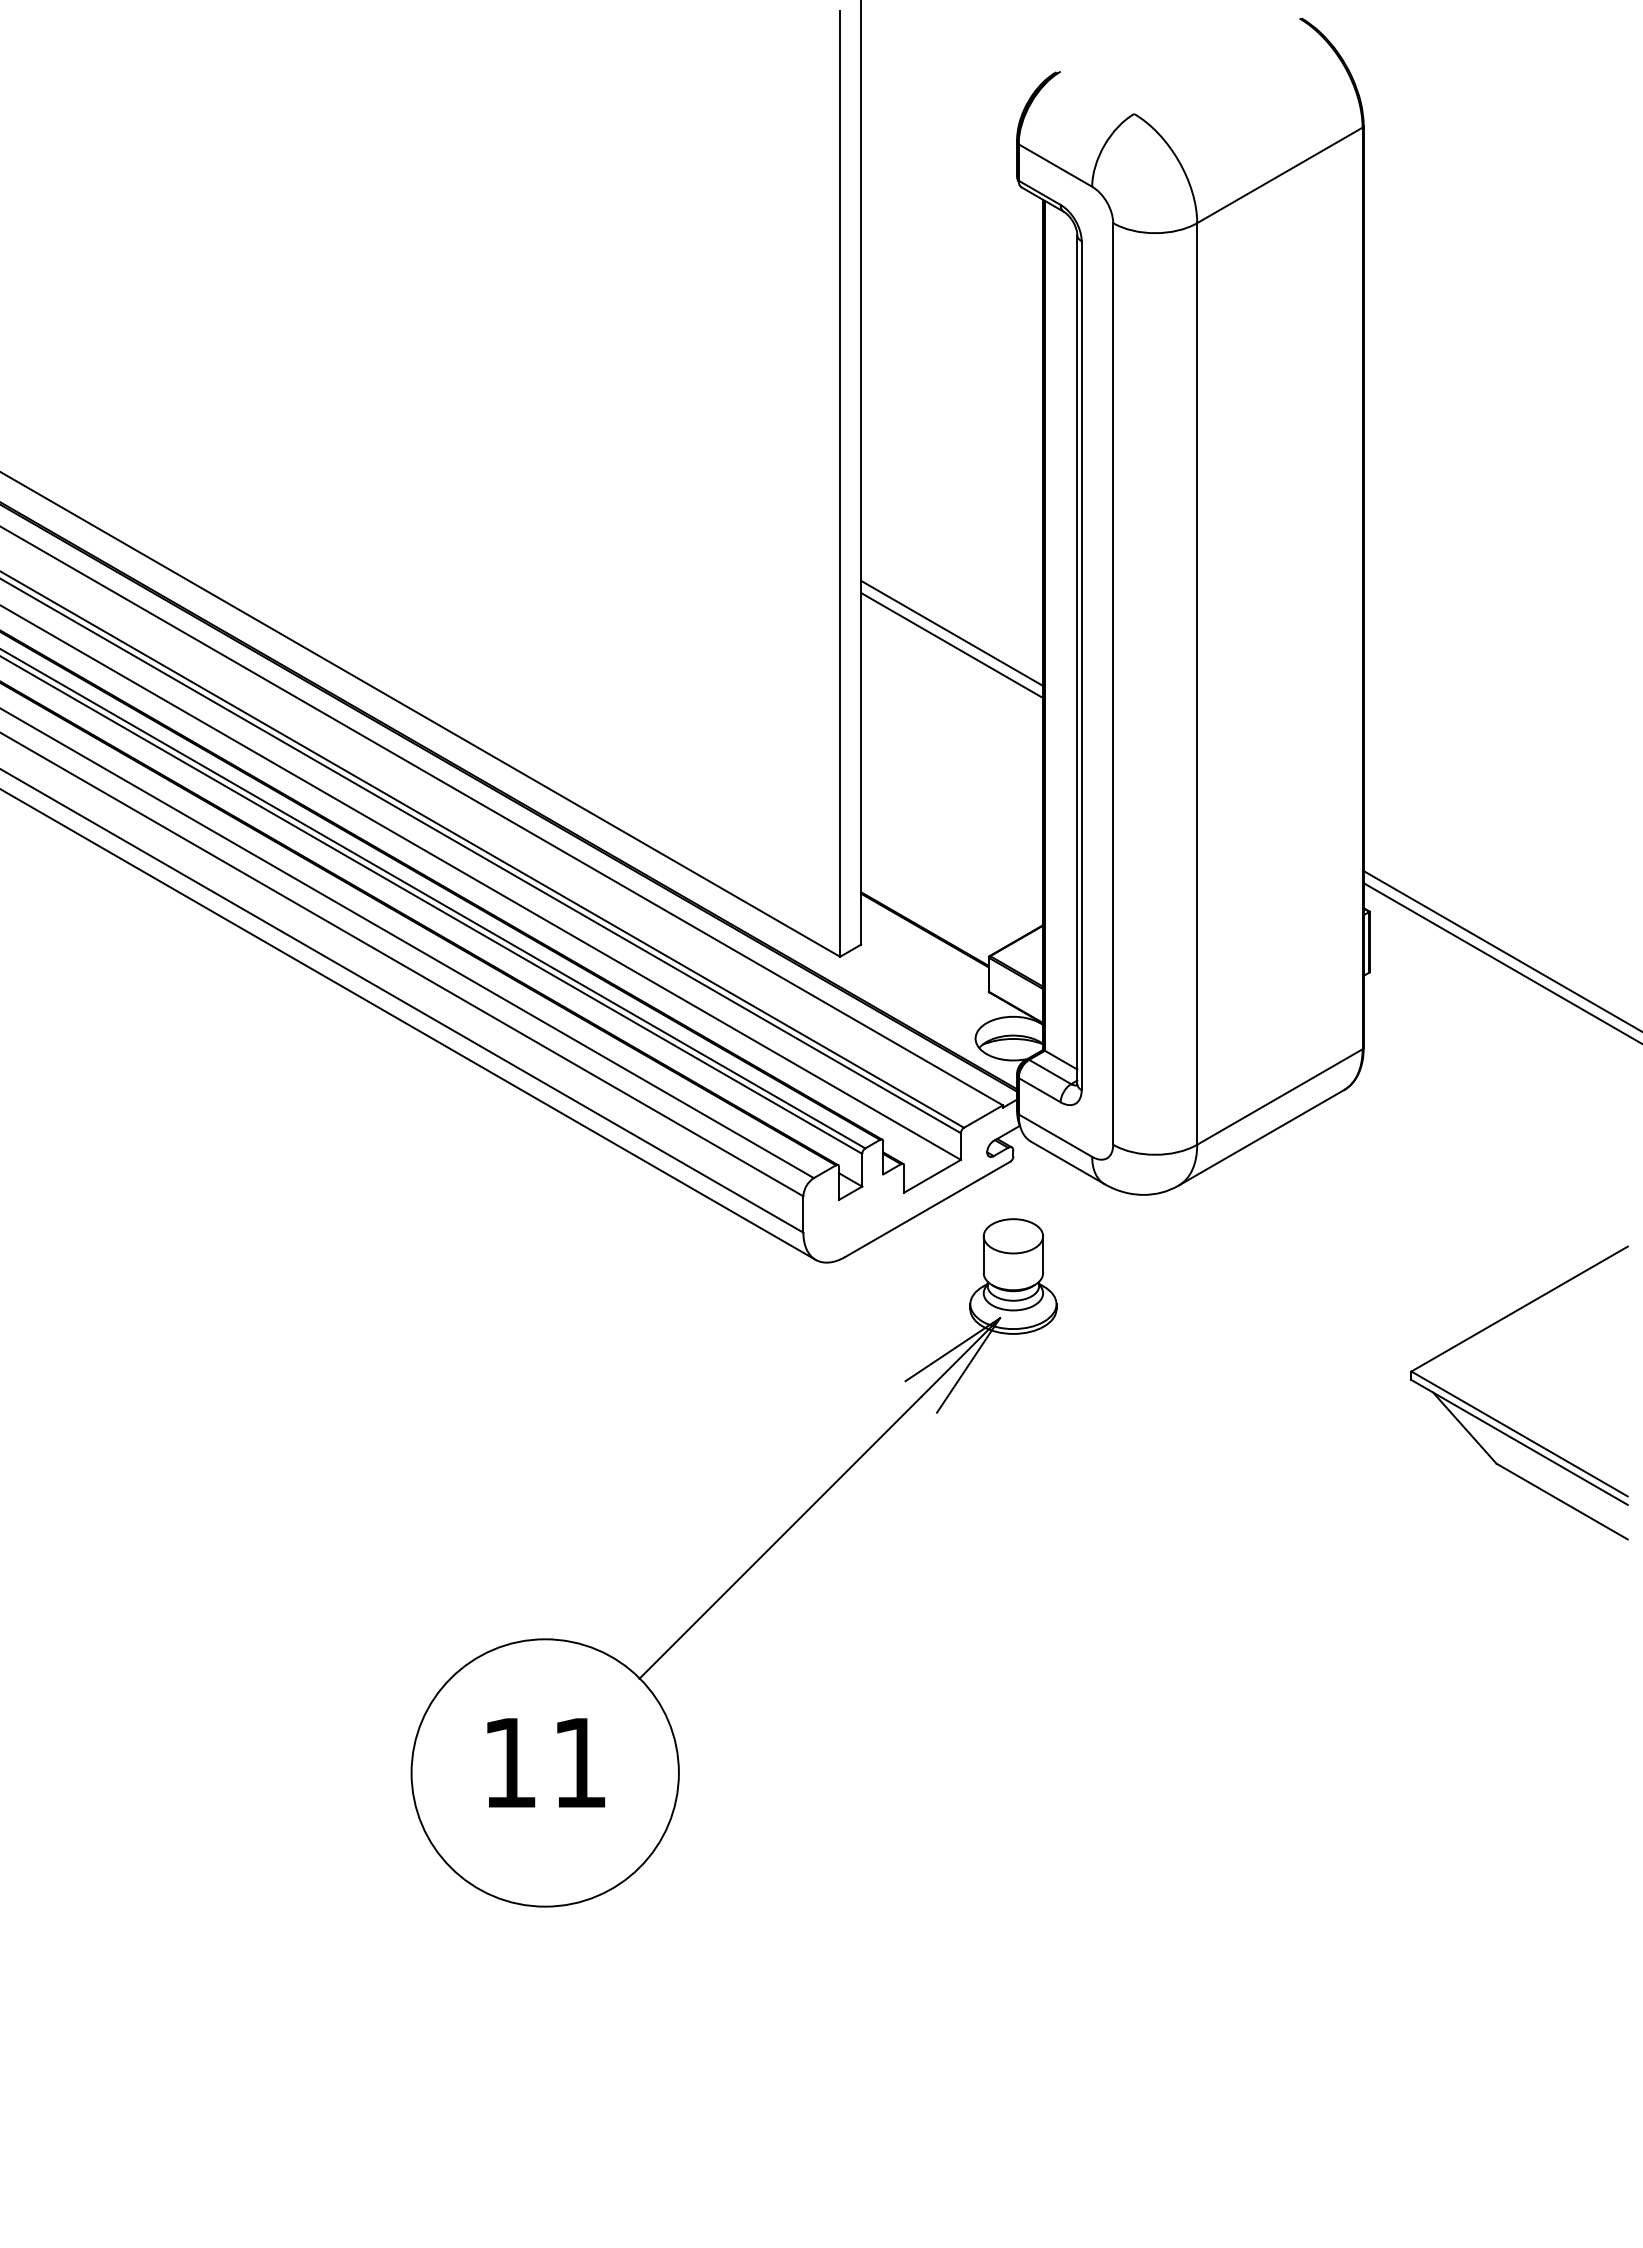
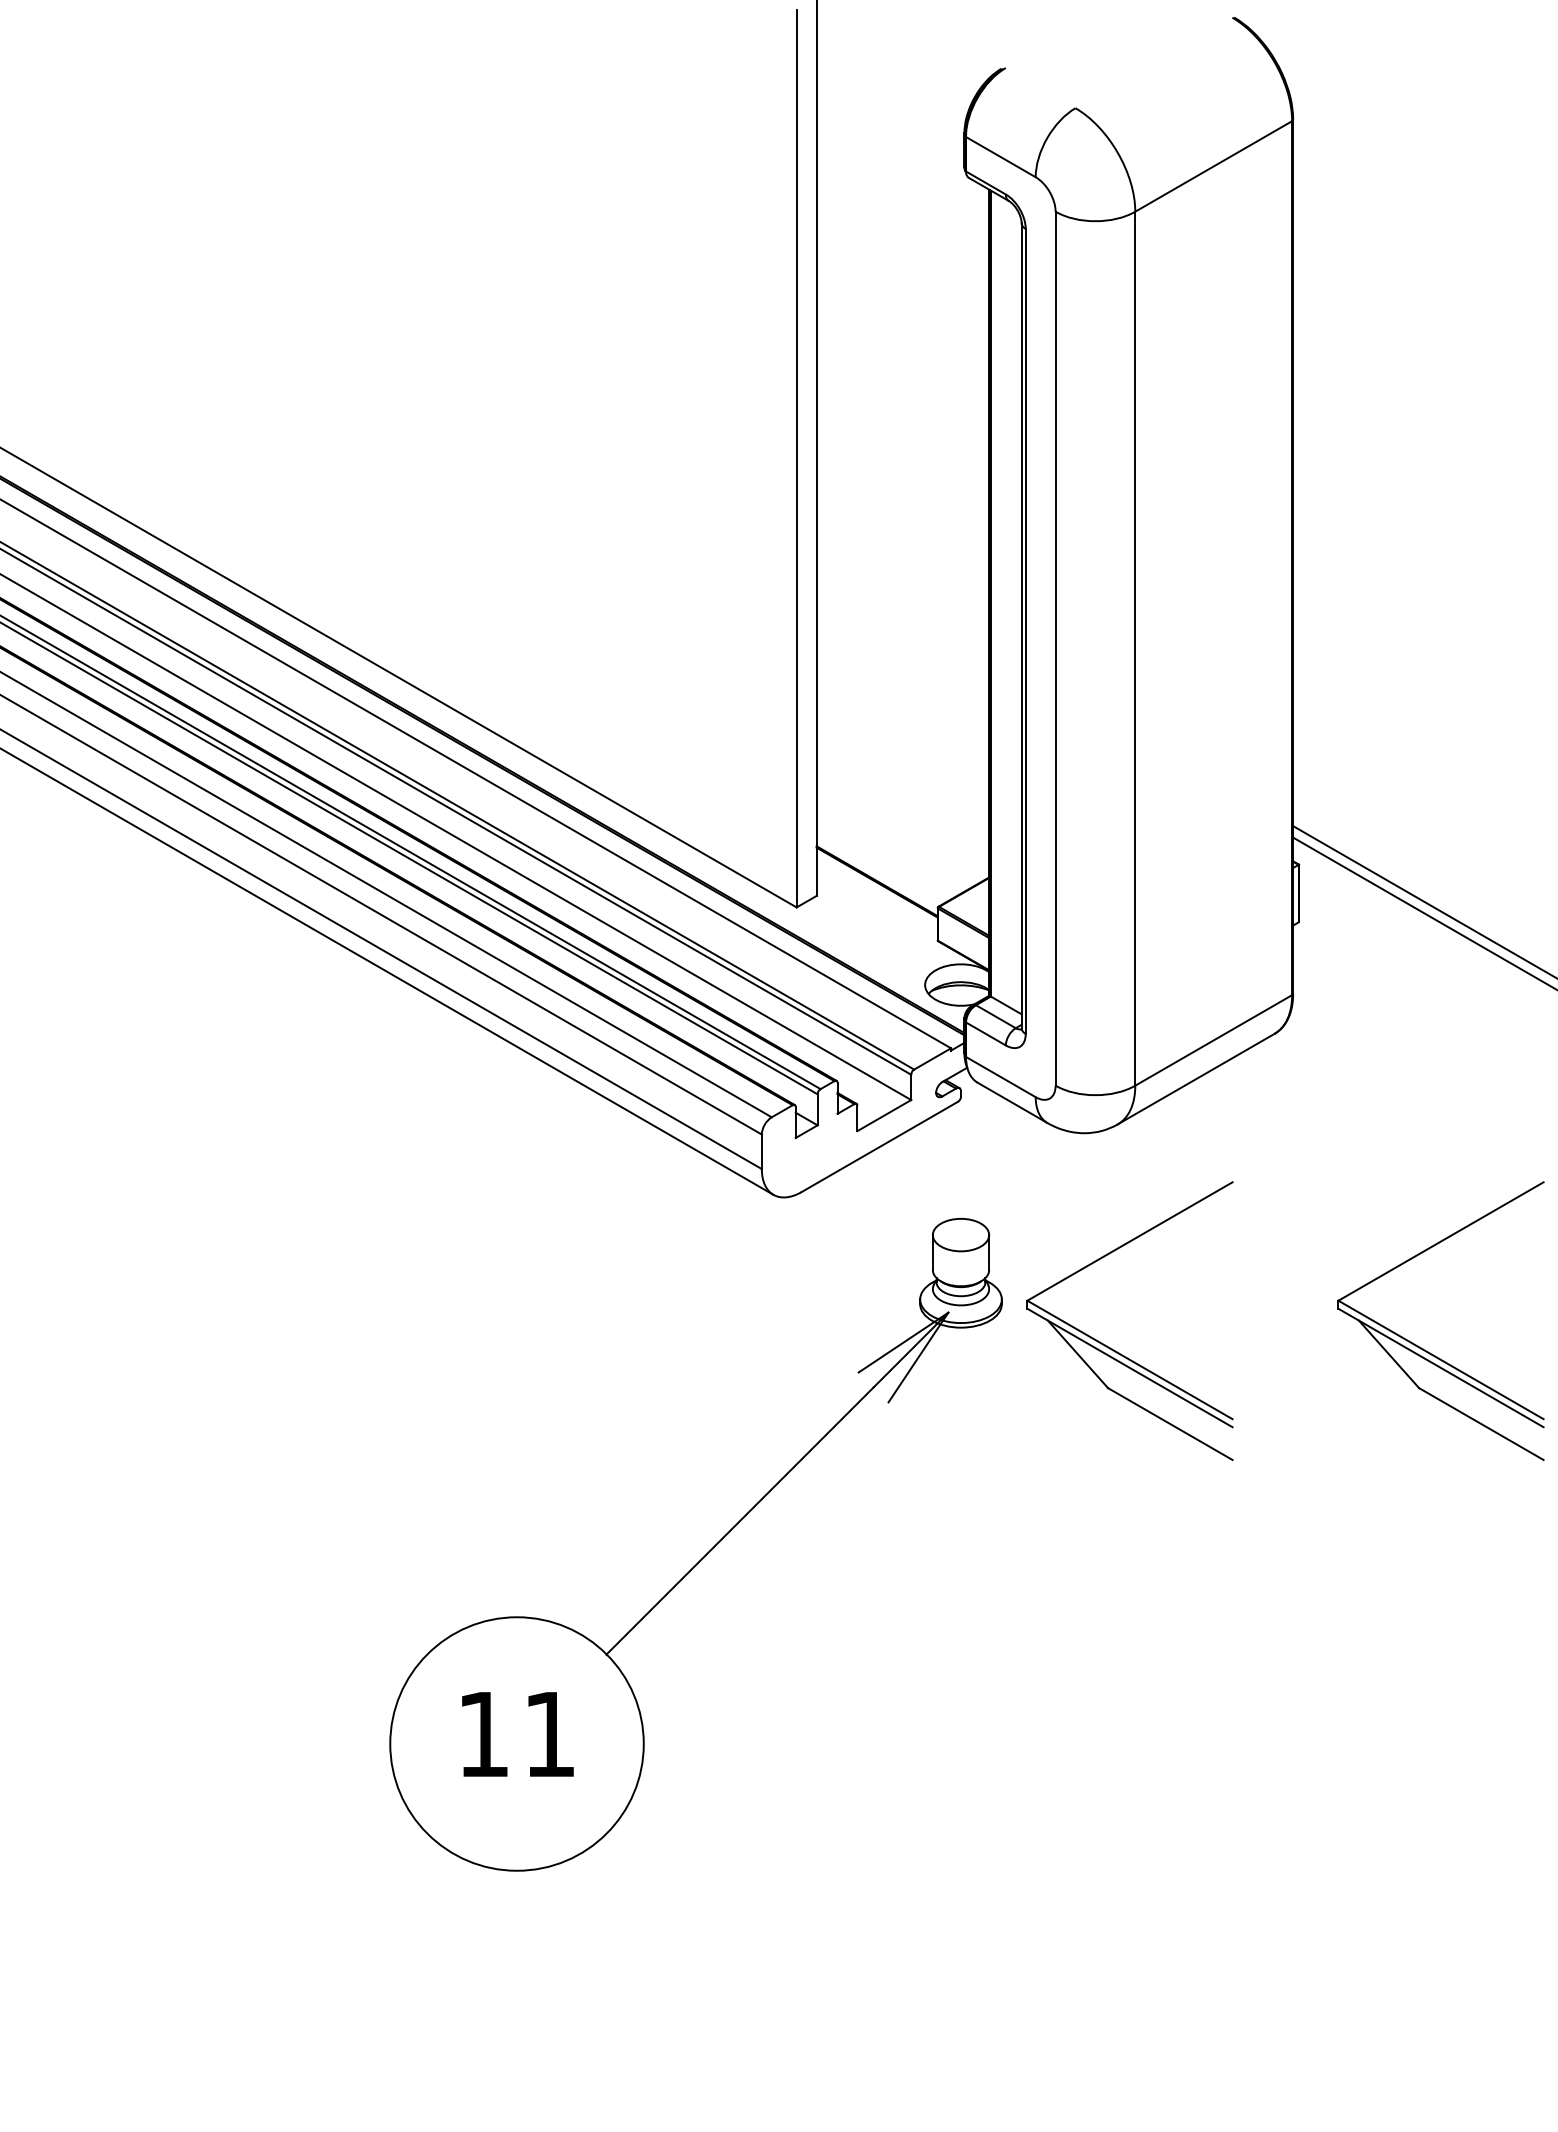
line: (952, 633) -> (903, 600), removed
line: (952, 645) -> (903, 612), removed
part: (1172, 1421) -> (1111, 1348), added
part: (744, 1572) -> (705, 1553), moved

